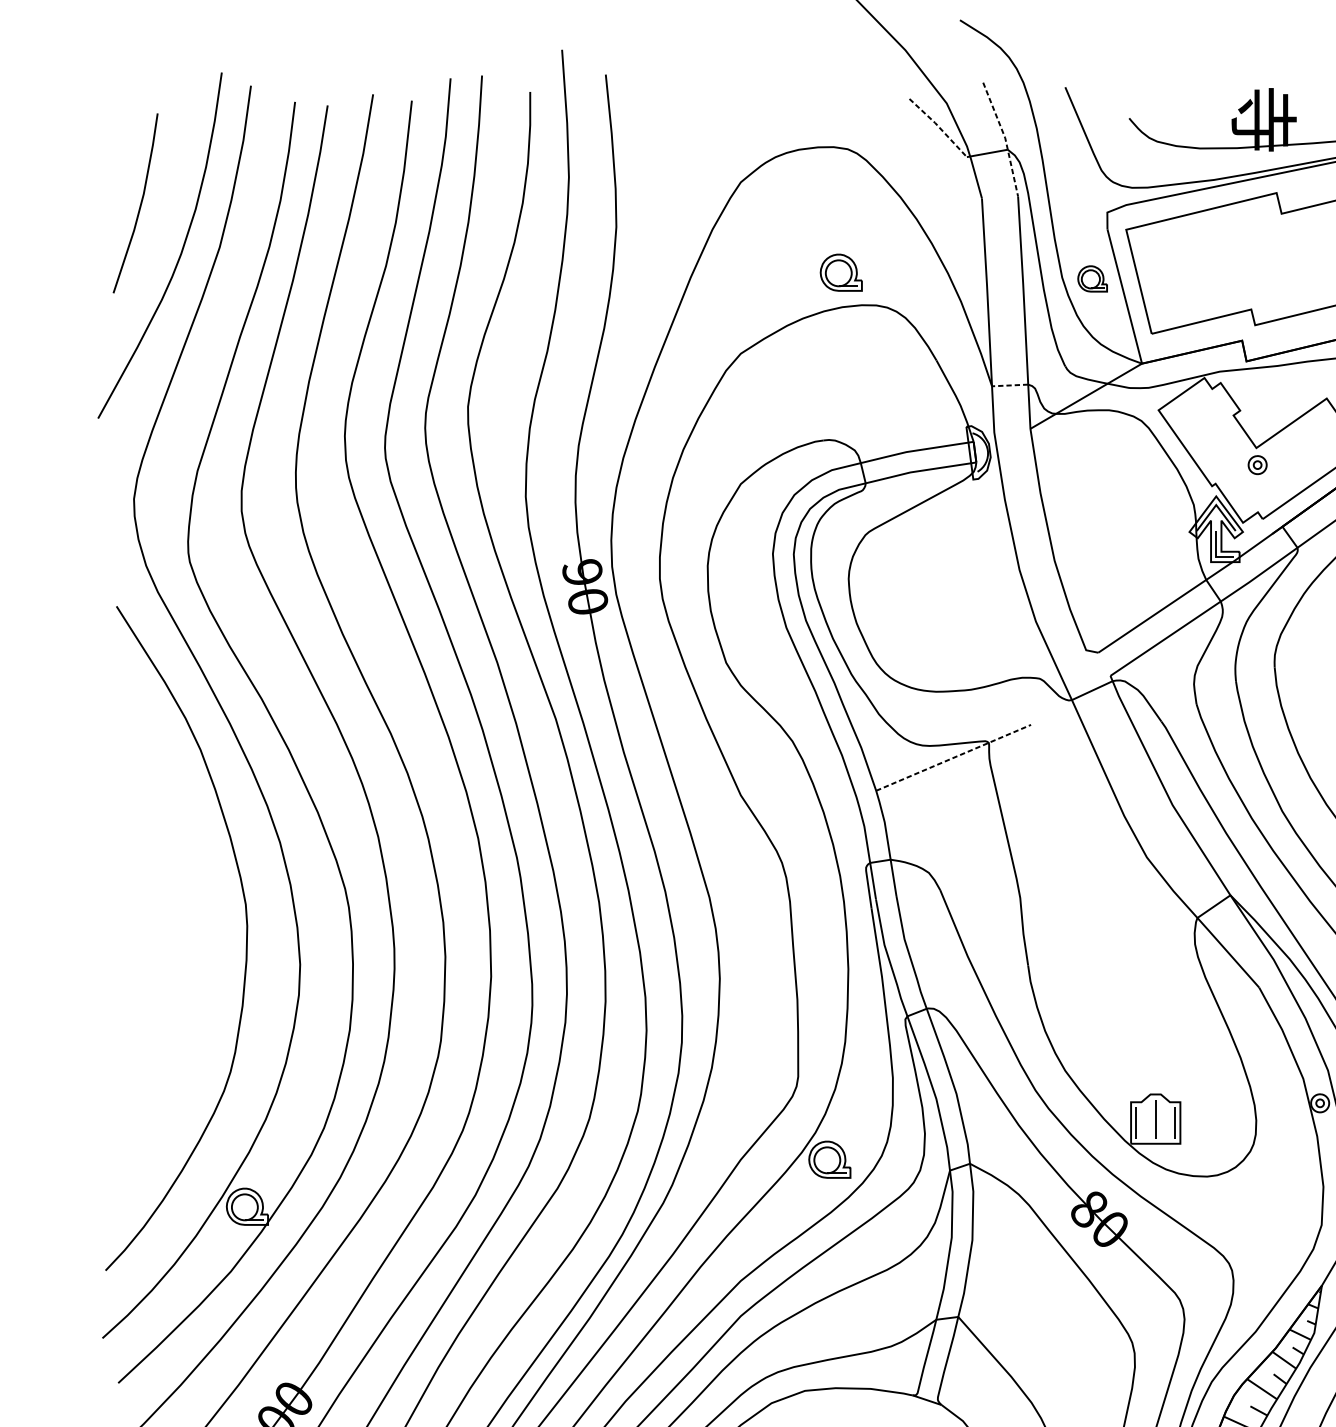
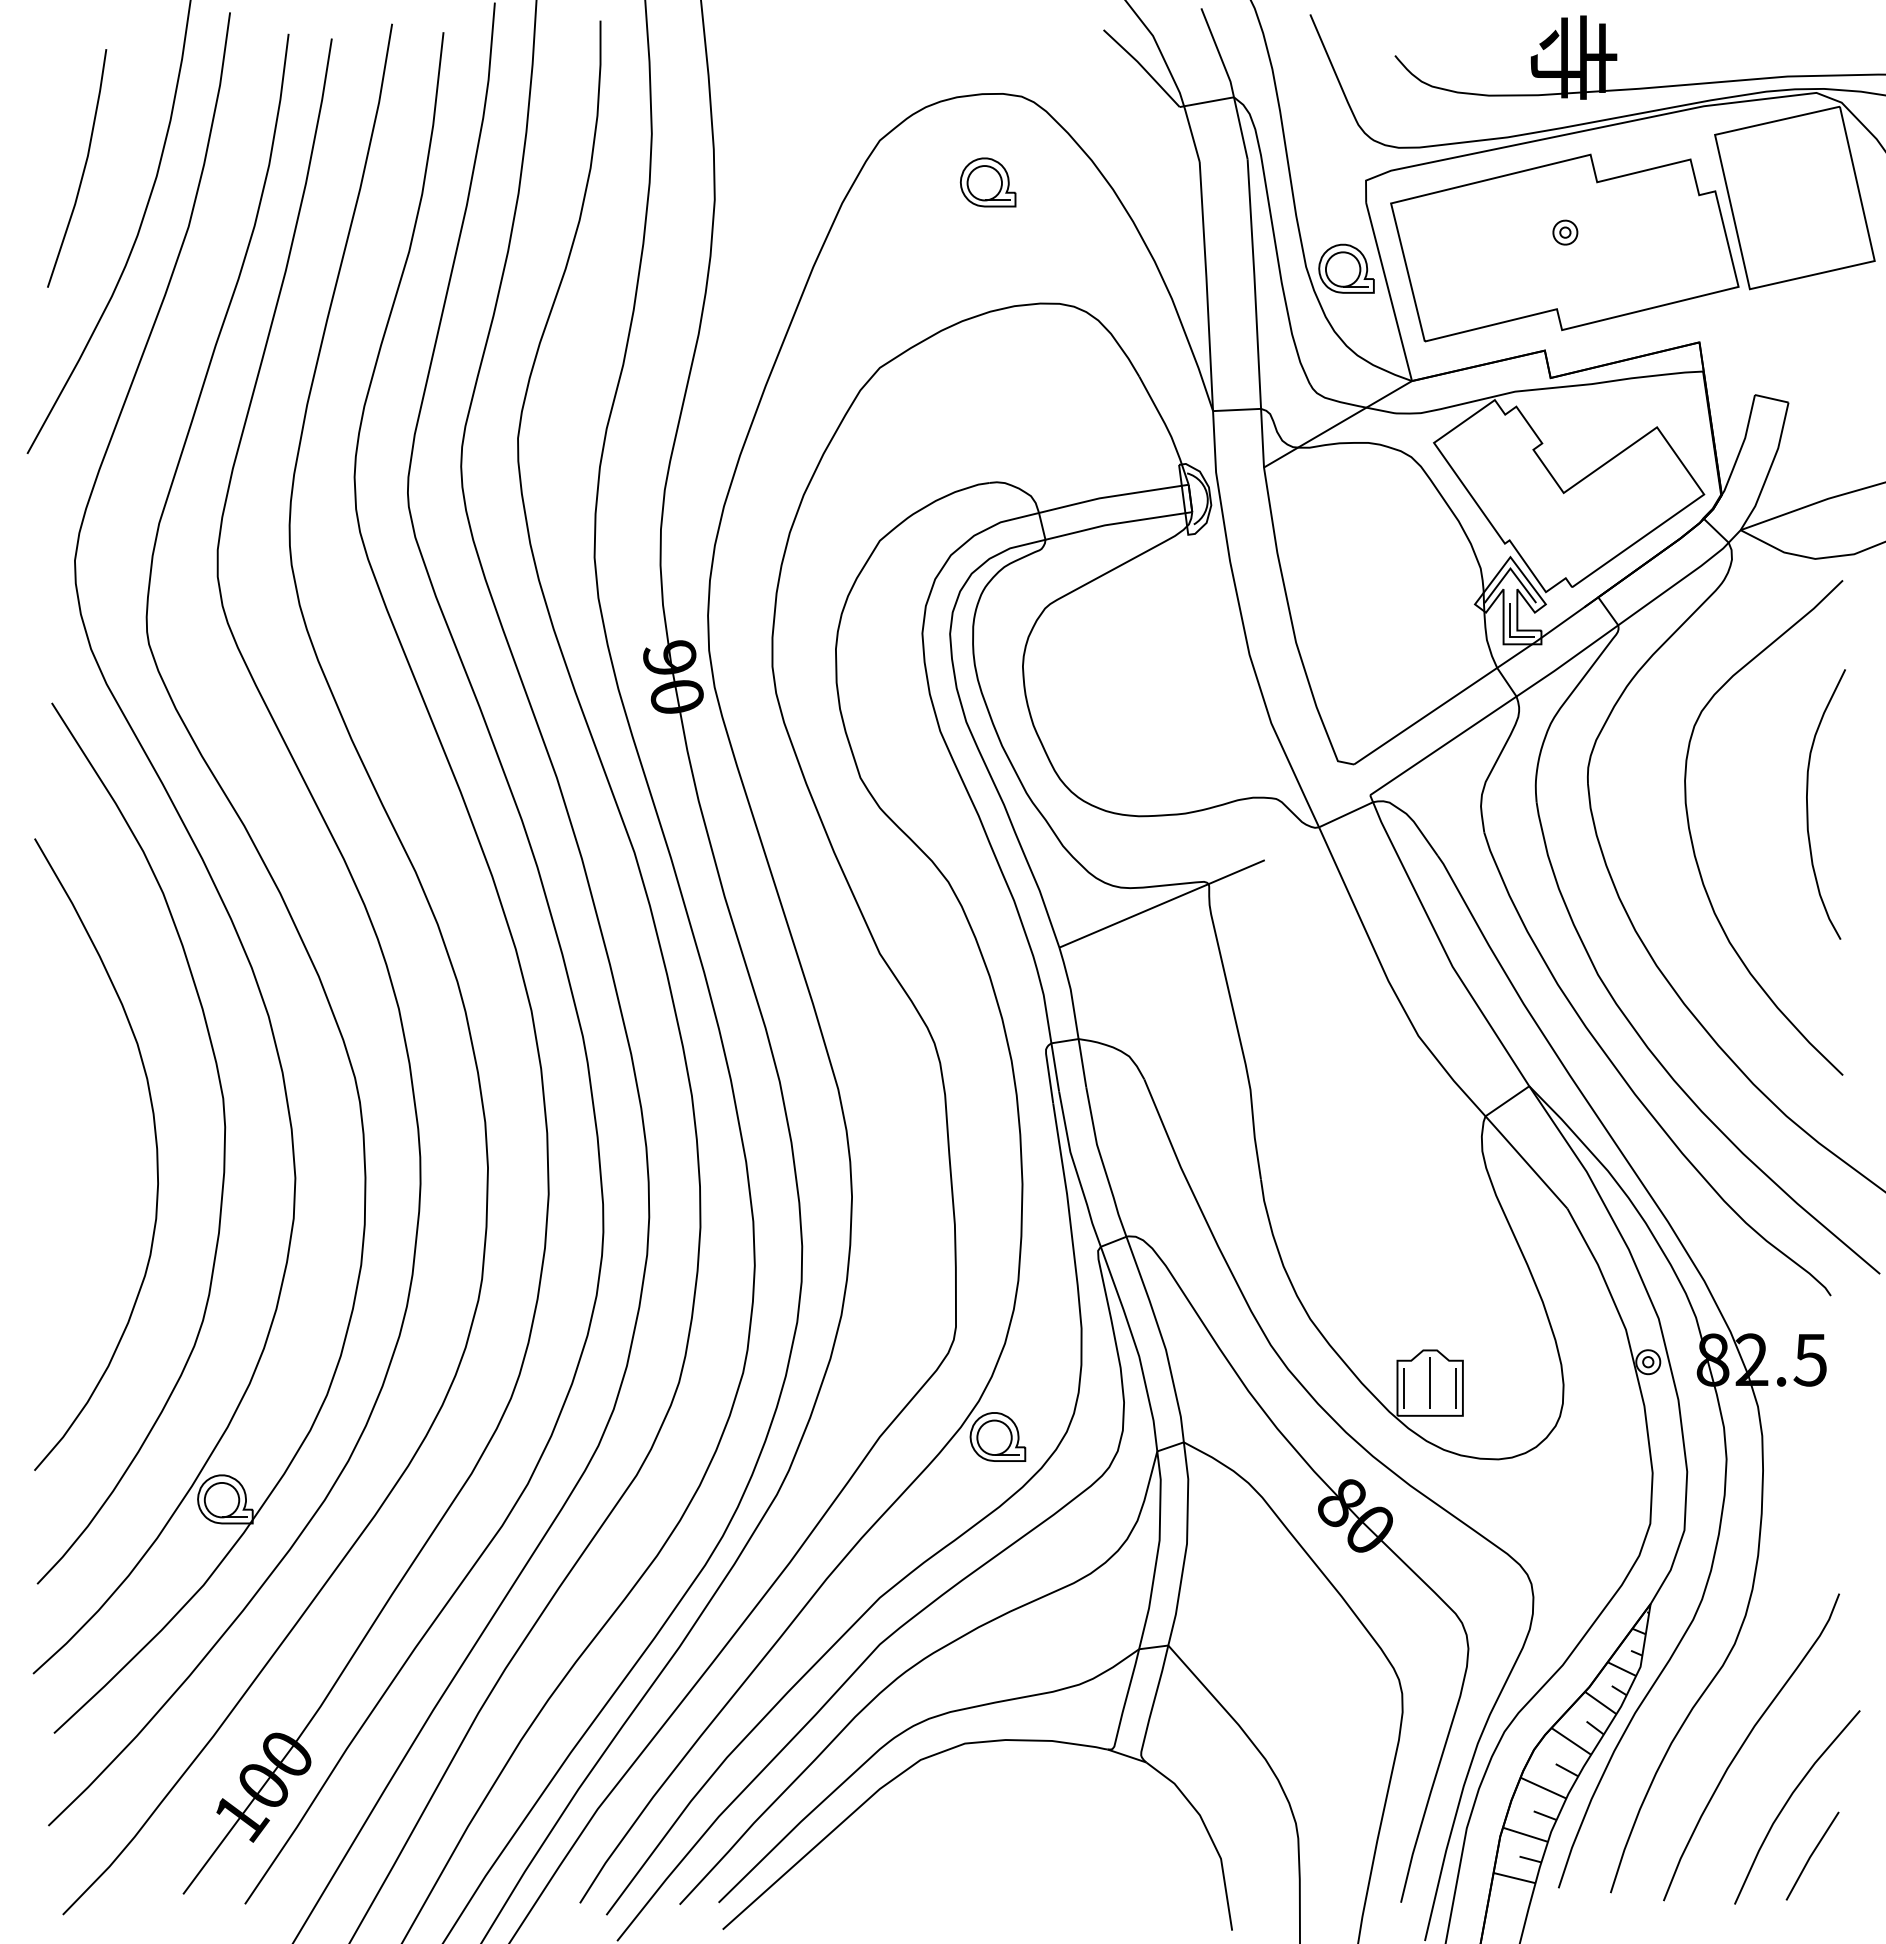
line: (938, 127) -> (1142, 67), dashed -> solid
line: (1005, 138) -> (1230, 82), dashed -> solid
part: (840, 272) -> (987, 182), moved
part: (1092, 278) -> (1346, 268), size x1.43
line: (1009, 385) -> (1236, 410), dashed -> solid
part: (1257, 465) -> (1565, 232), moved
line: (953, 757) -> (1162, 903), dashed -> solid
curve: (194, 939) -> (155, 1145), added

